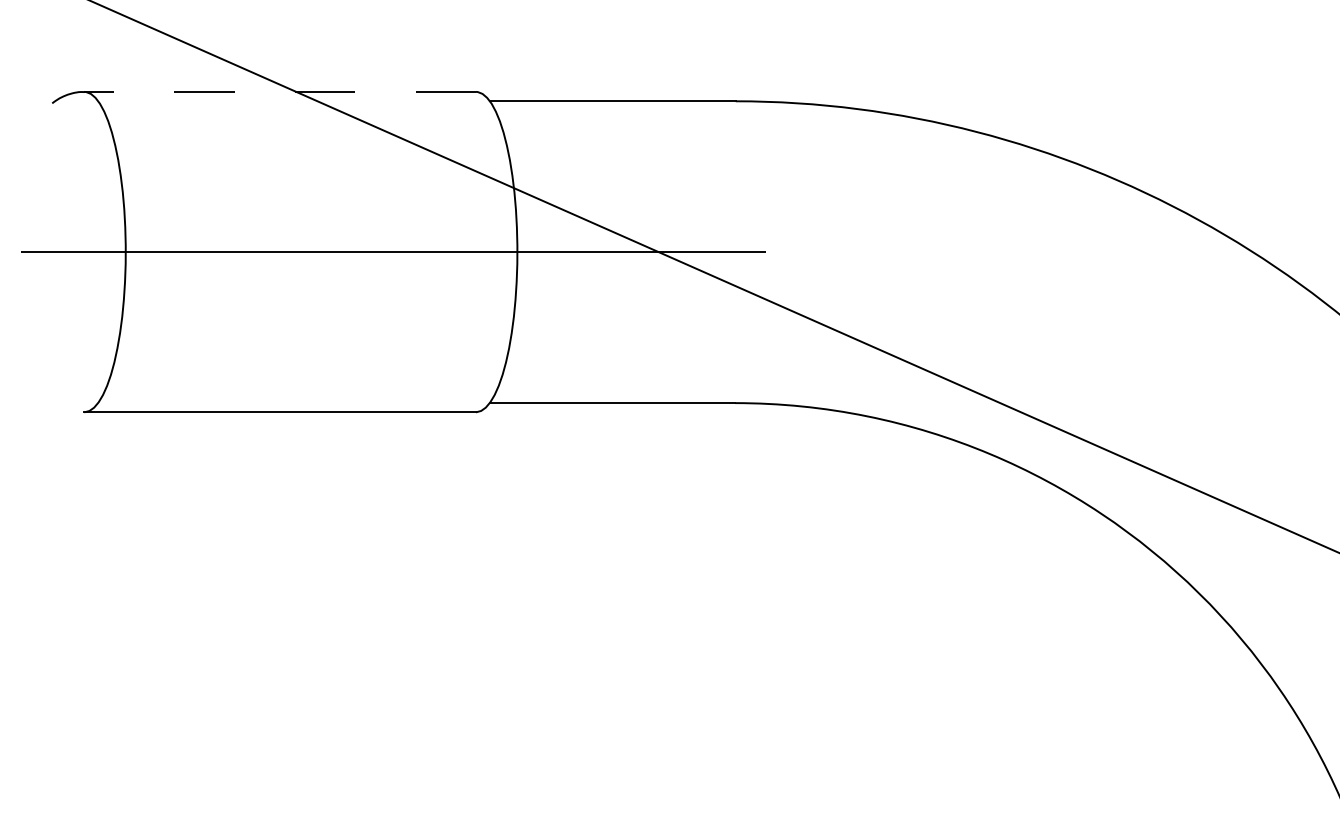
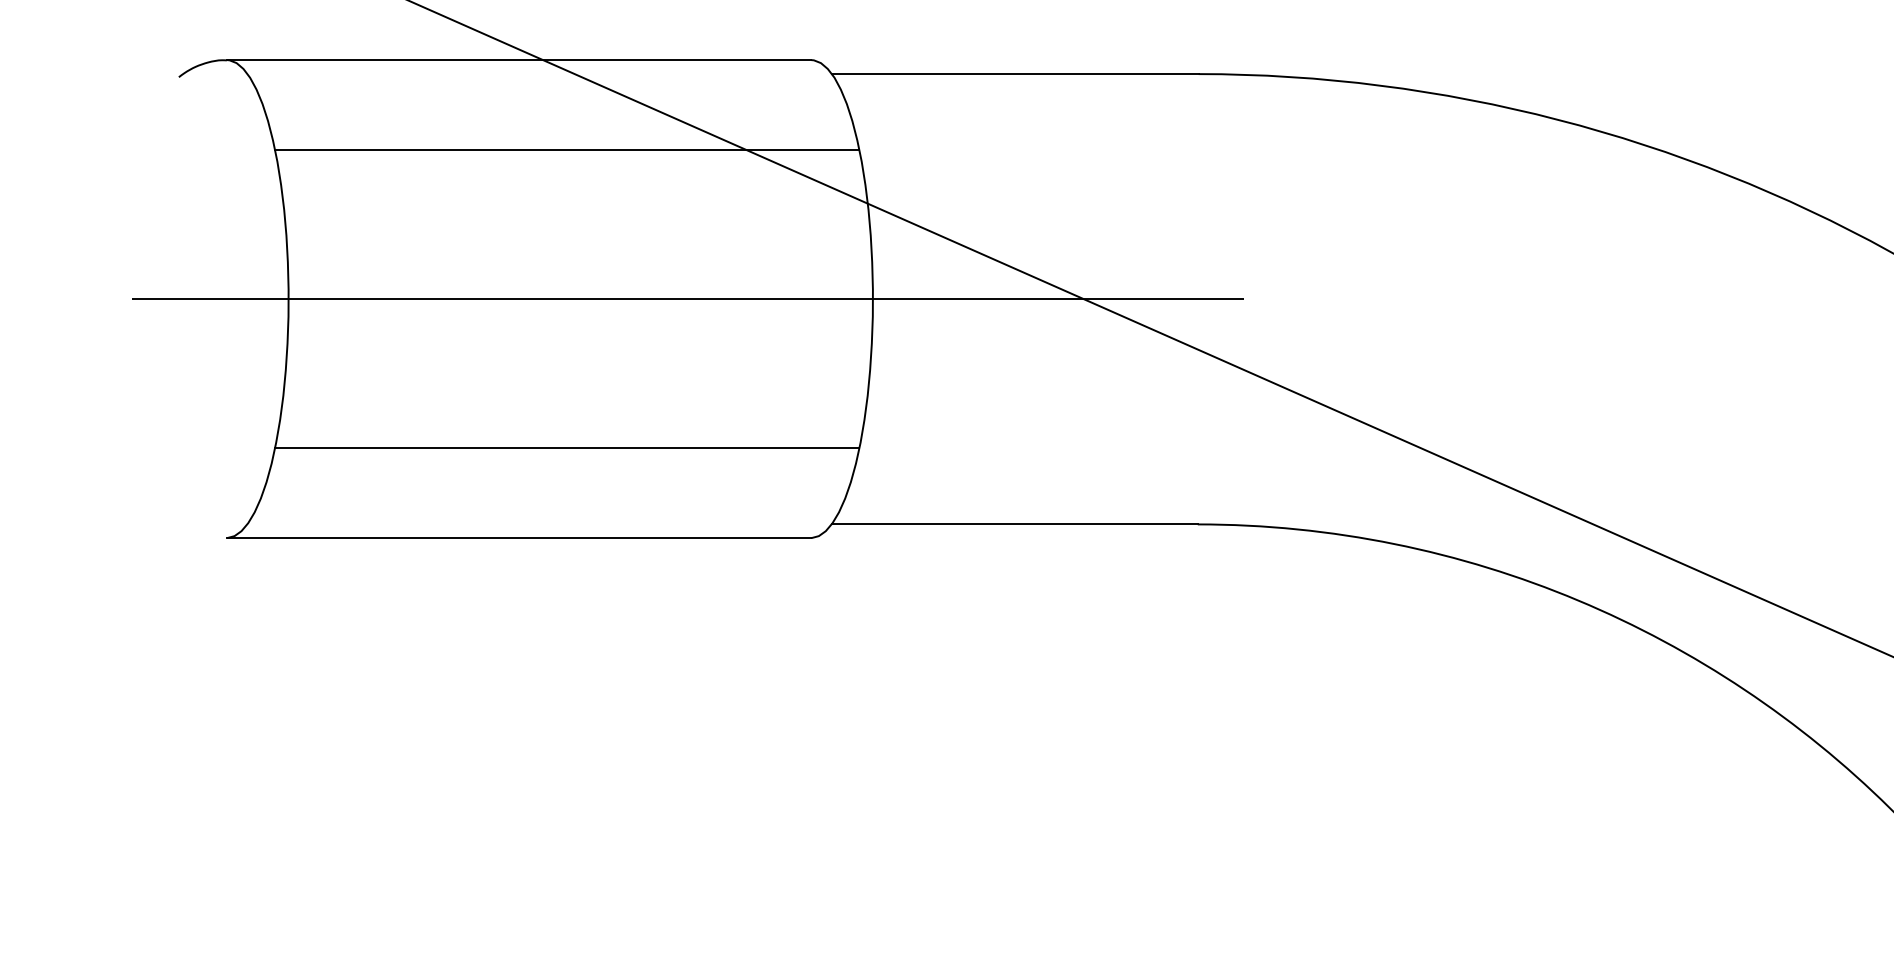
line: (280, 91) -> (519, 59), dashed -> solid
line: (312, 152) -> (567, 150), added
line: (312, 351) -> (567, 447), added

